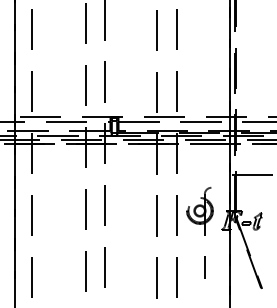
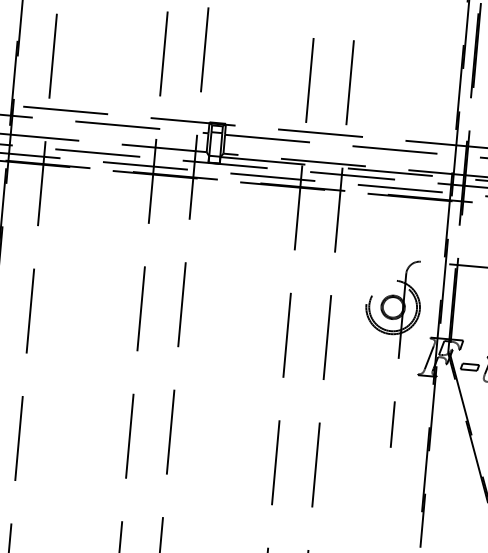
part: (199, 232) -> (388, 351), moved

